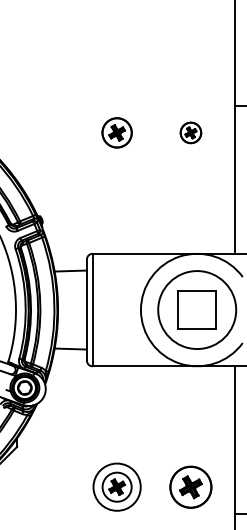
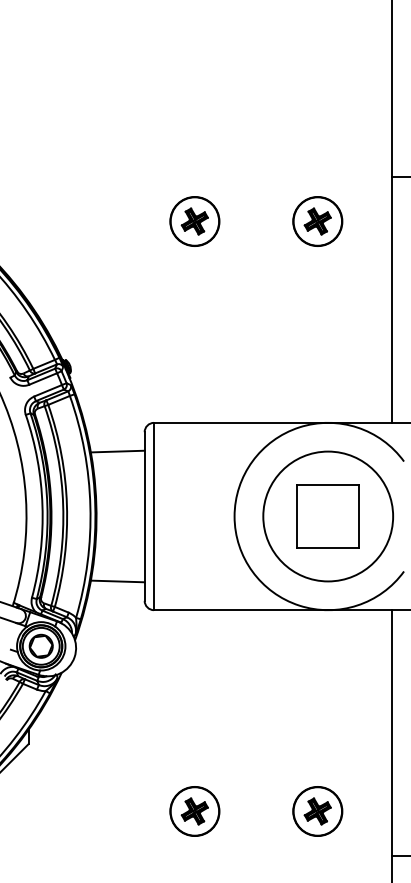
part: (190, 132) -> (317, 220), size x1.43
circle: (116, 486) -> (193, 810), size x0.62
part: (190, 486) -> (317, 810), size x0.71

